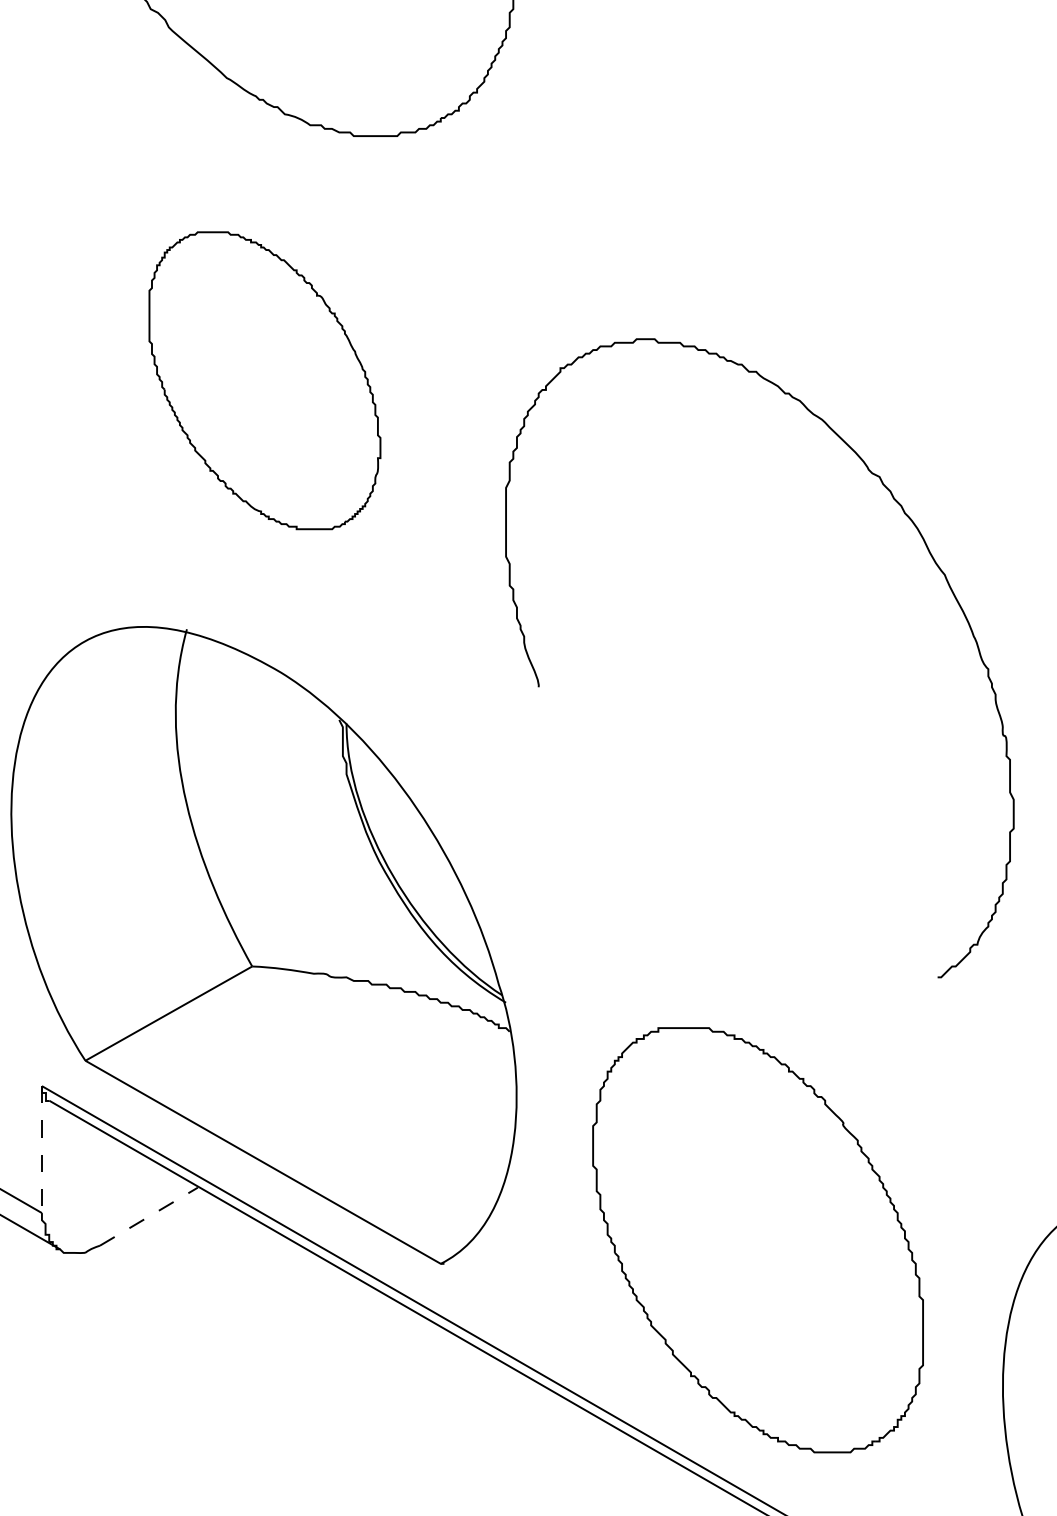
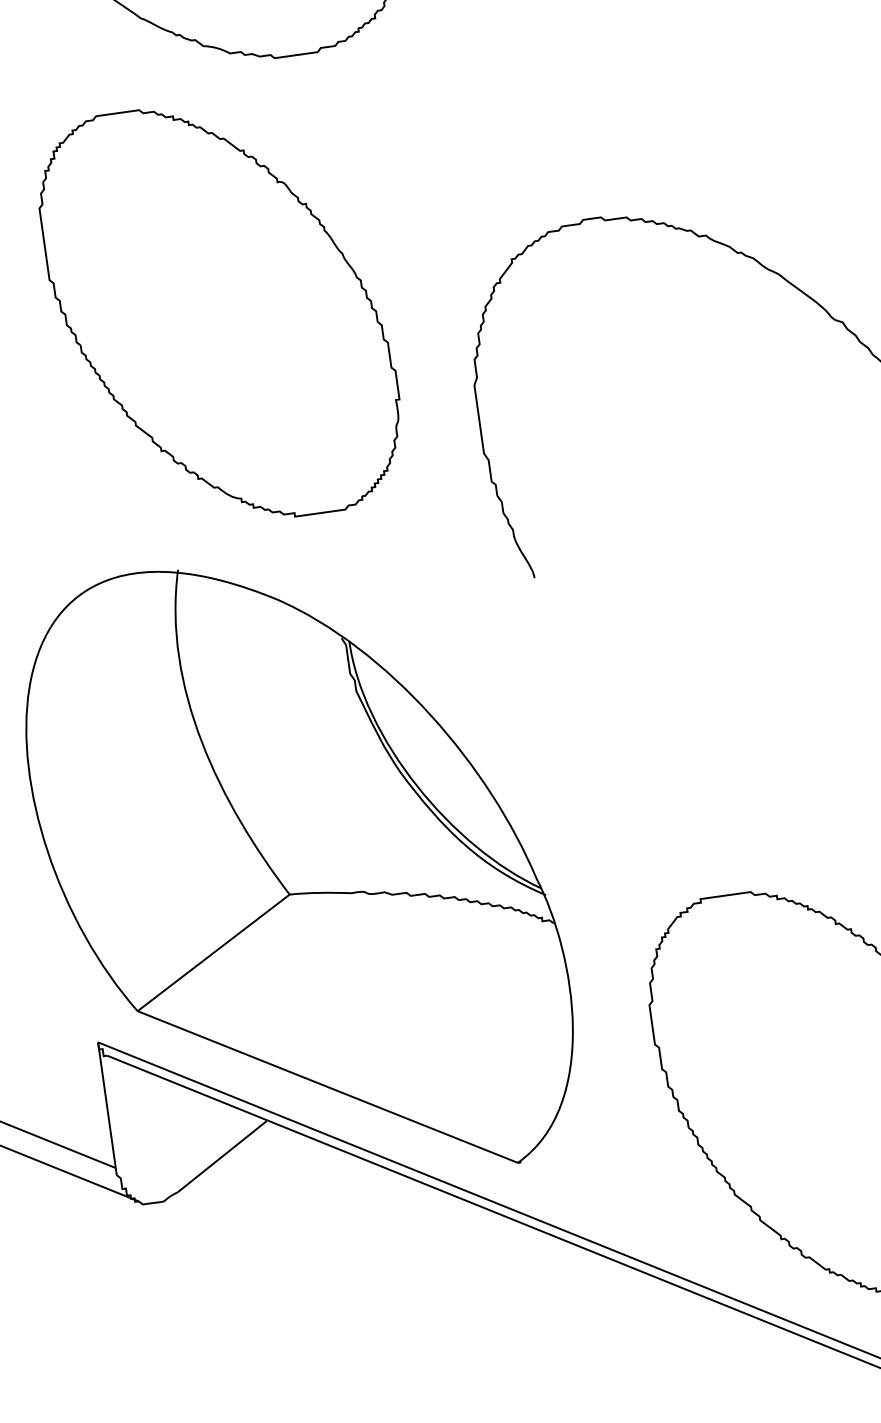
part: (264, 380) -> (220, 312), size x1.43
line: (41, 1150) -> (106, 1106), dashed -> solid
line: (148, 1216) -> (221, 1156), dashed -> solid

